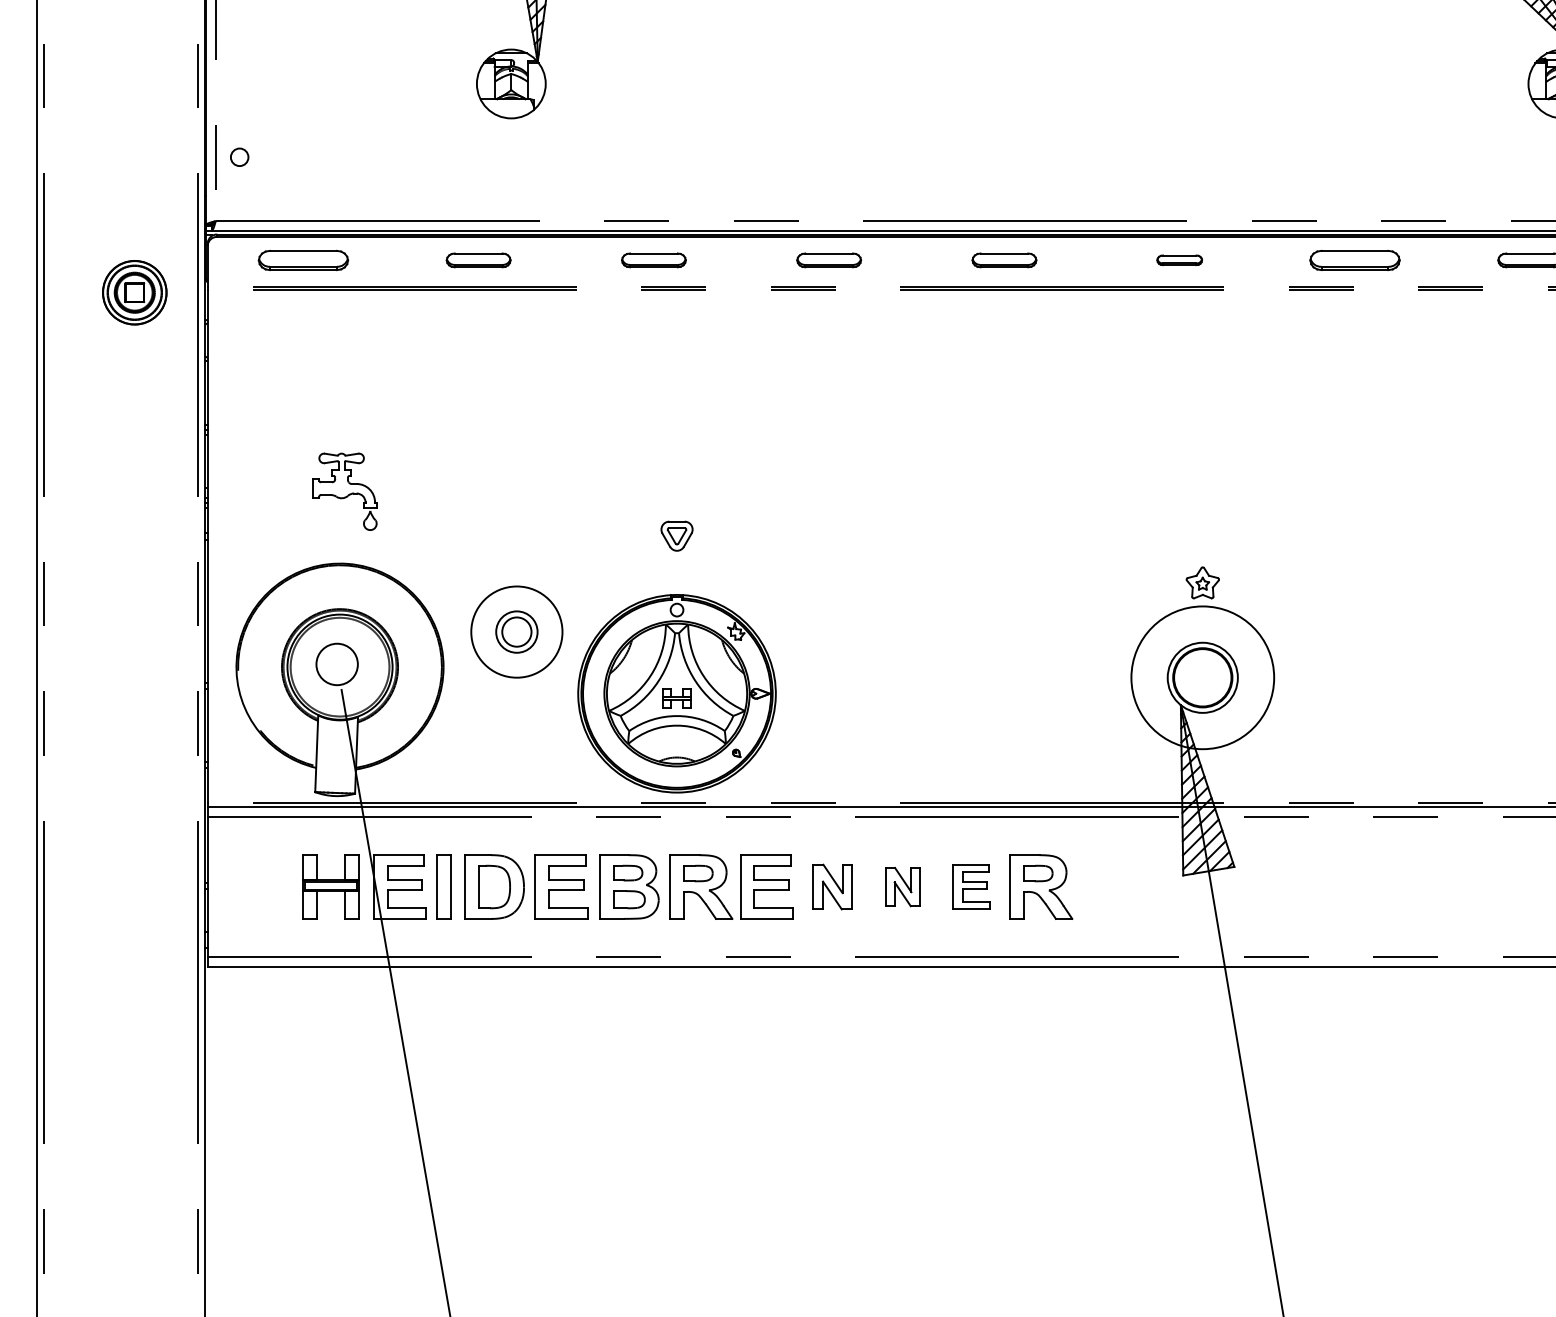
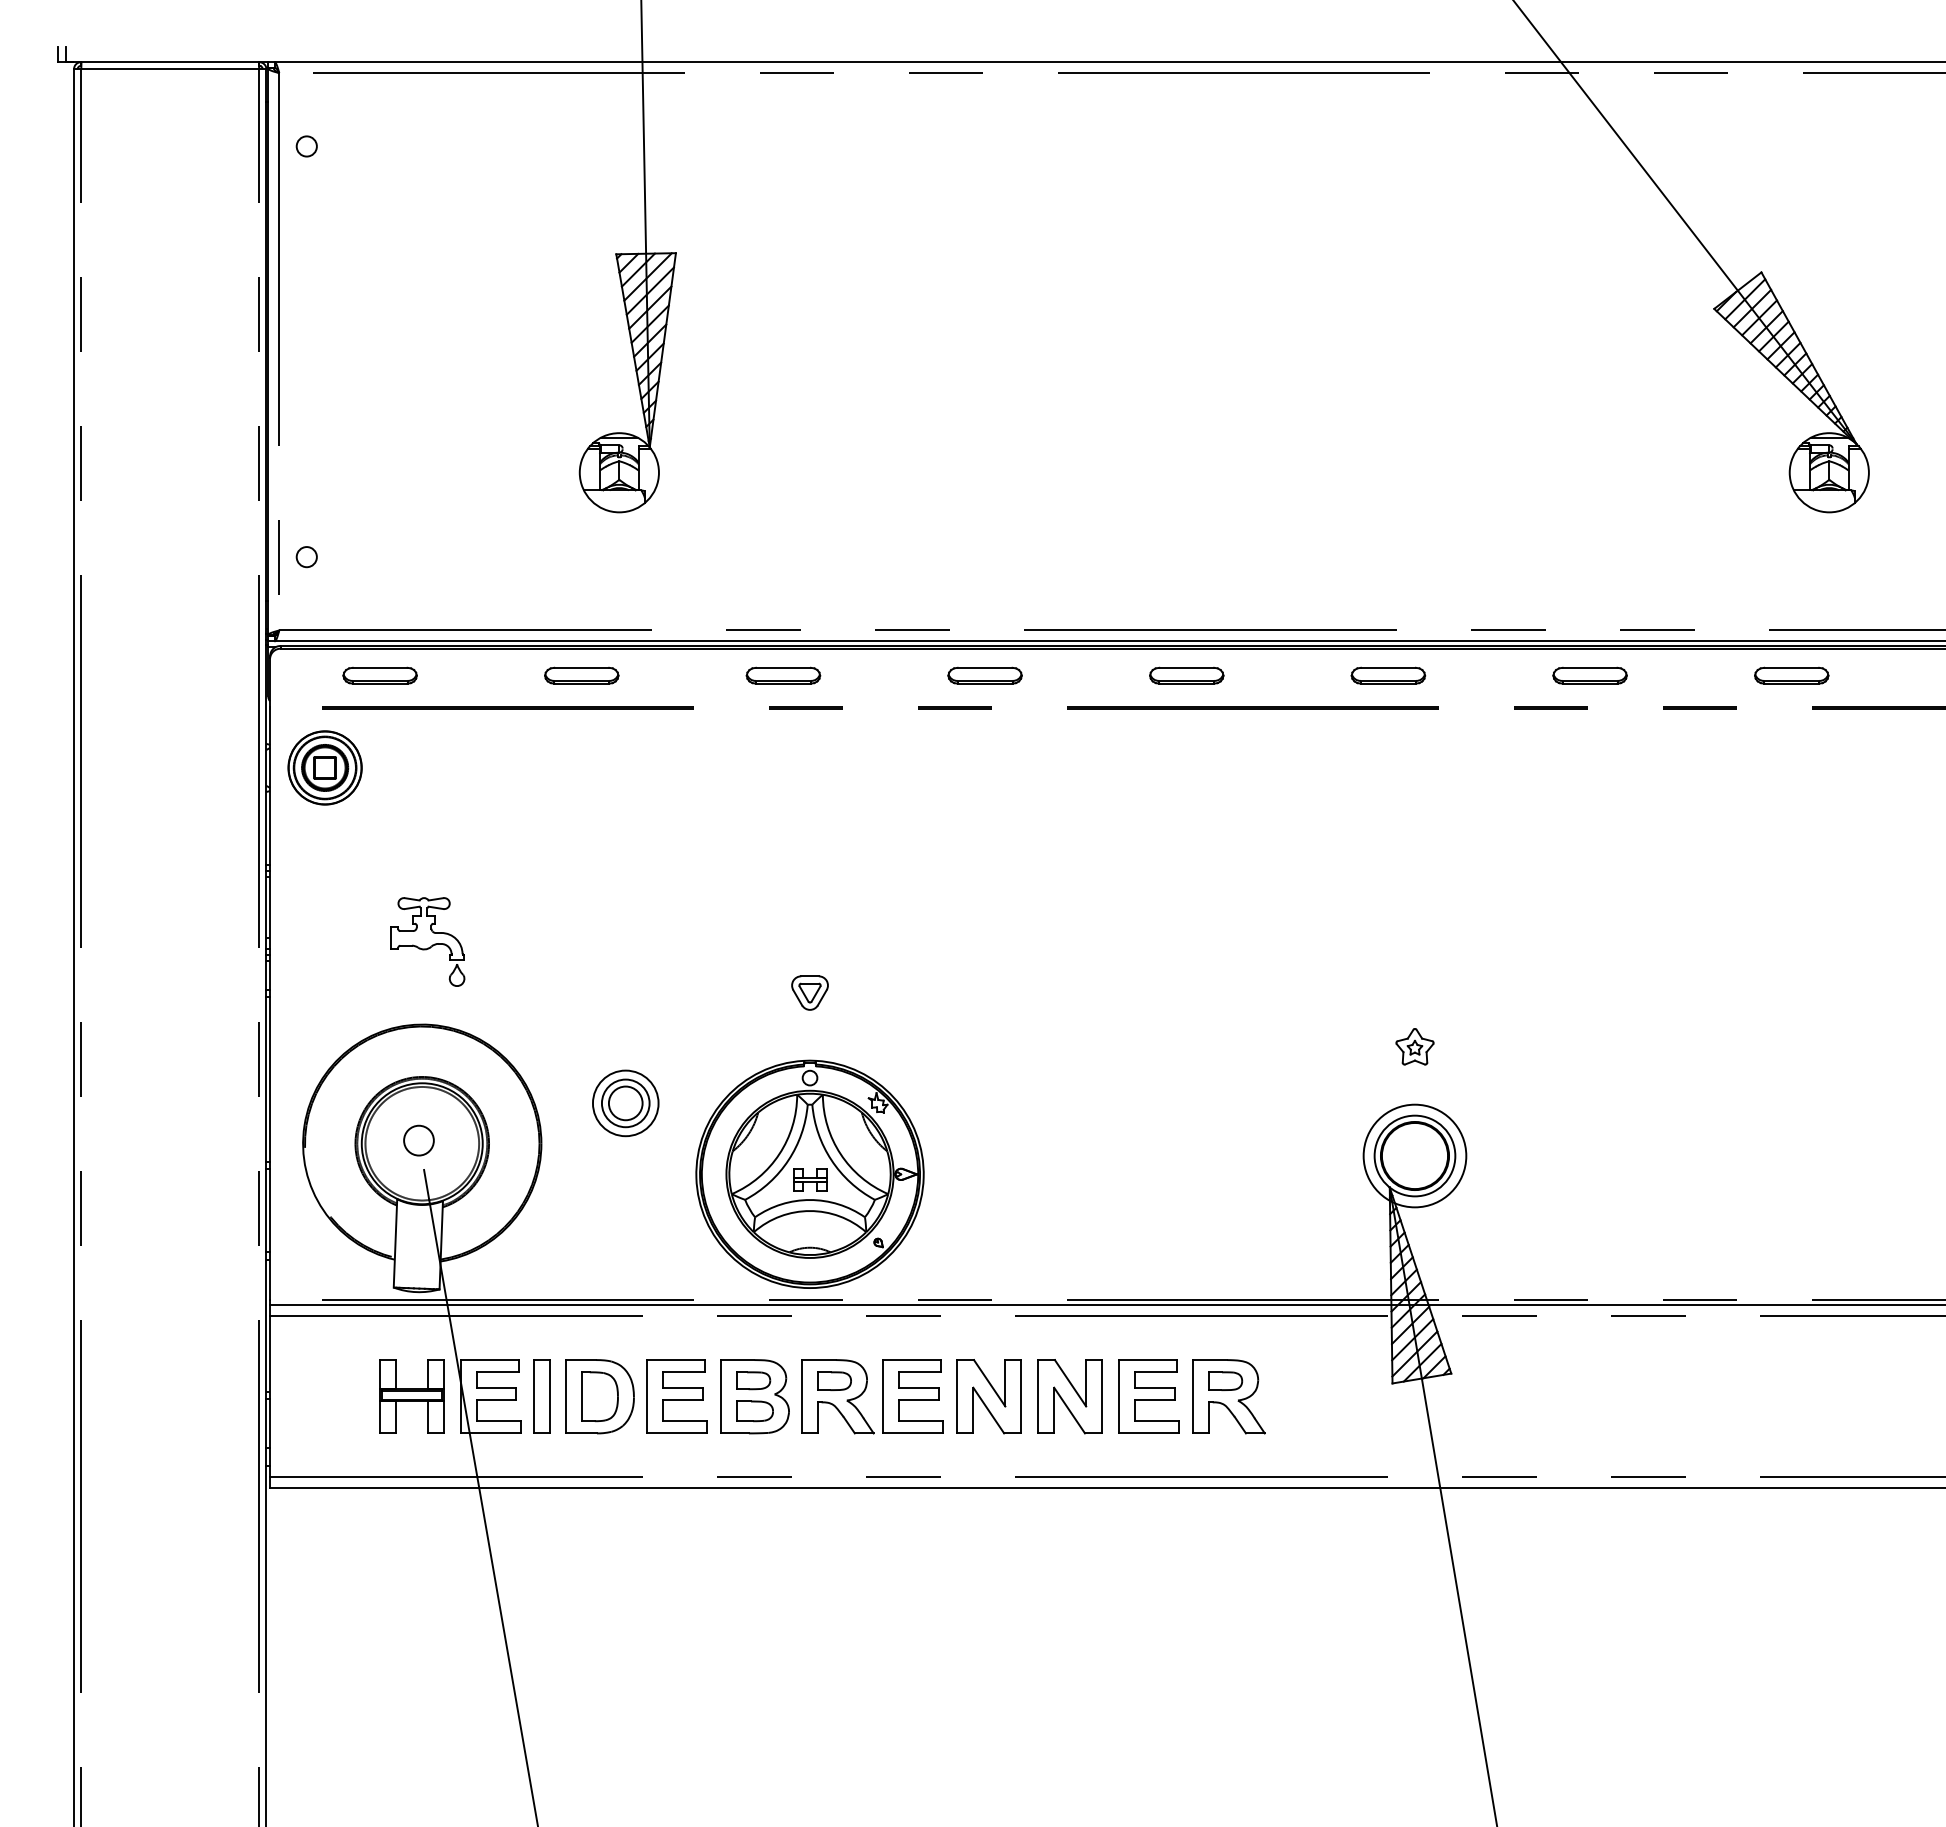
part: (302, 260) -> (379, 675), size x0.71
part: (1179, 260) -> (1388, 675), size x1.43
part: (1354, 260) -> (1589, 675), size x0.71
part: (134, 292) -> (324, 767), moved
circle: (516, 632) -> (625, 1103), size x0.62
circle: (336, 664) -> (418, 1140), size x0.62
circle: (1202, 677) -> (1414, 1155), size x0.62
part: (832, 886) -> (988, 1396), size x1.43
part: (902, 886) -> (1069, 1396), size x1.67
part: (971, 886) -> (1148, 1396), size x1.43

